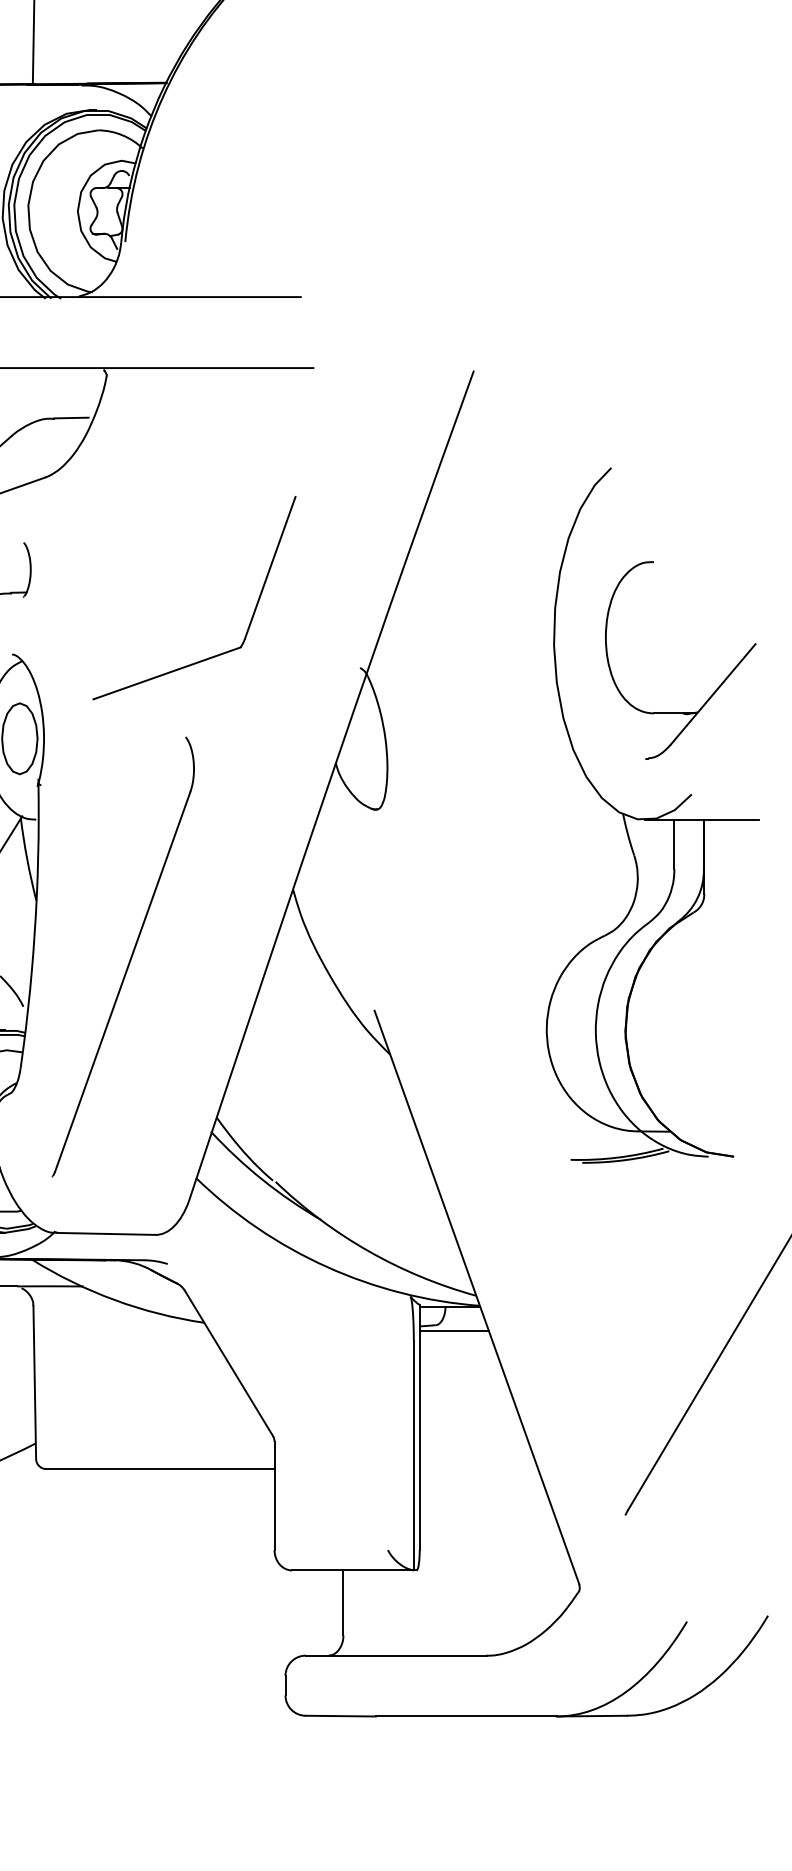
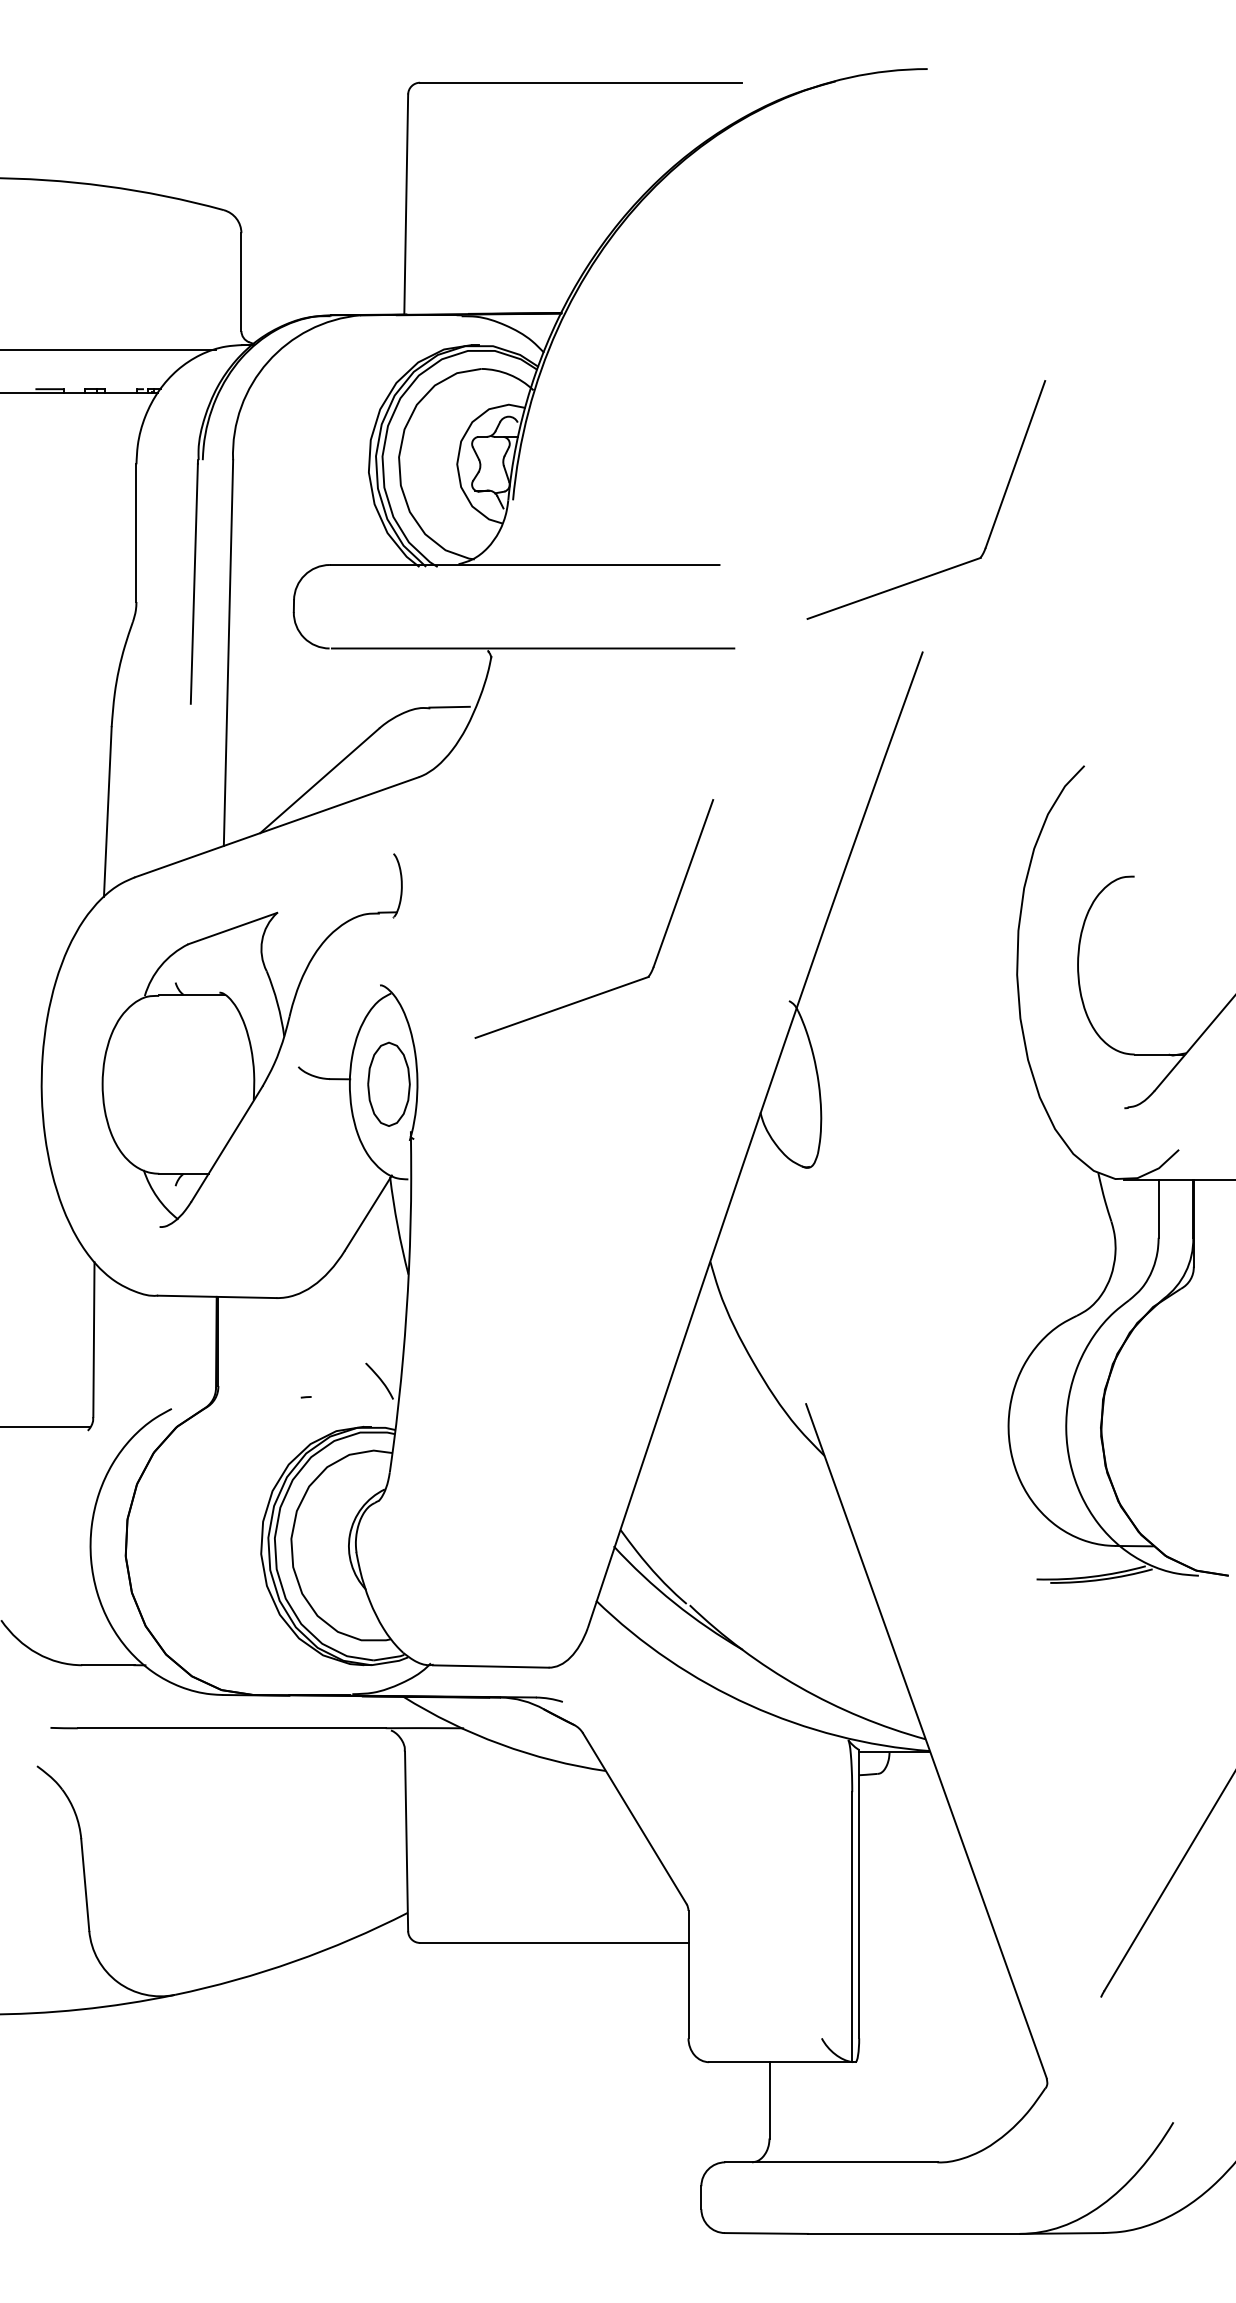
part: (533, 260) -> (993, 522), added
part: (129, 958) -> (518, 1342), removed
line: (454, 1330) -> (899, 1780), removed

